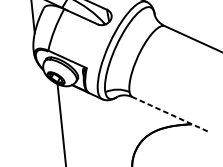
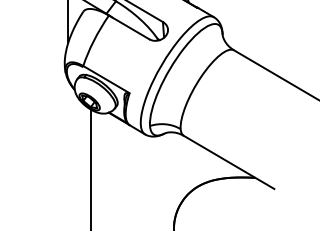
line: (169, 114) -> (228, 162), dashed -> solid

